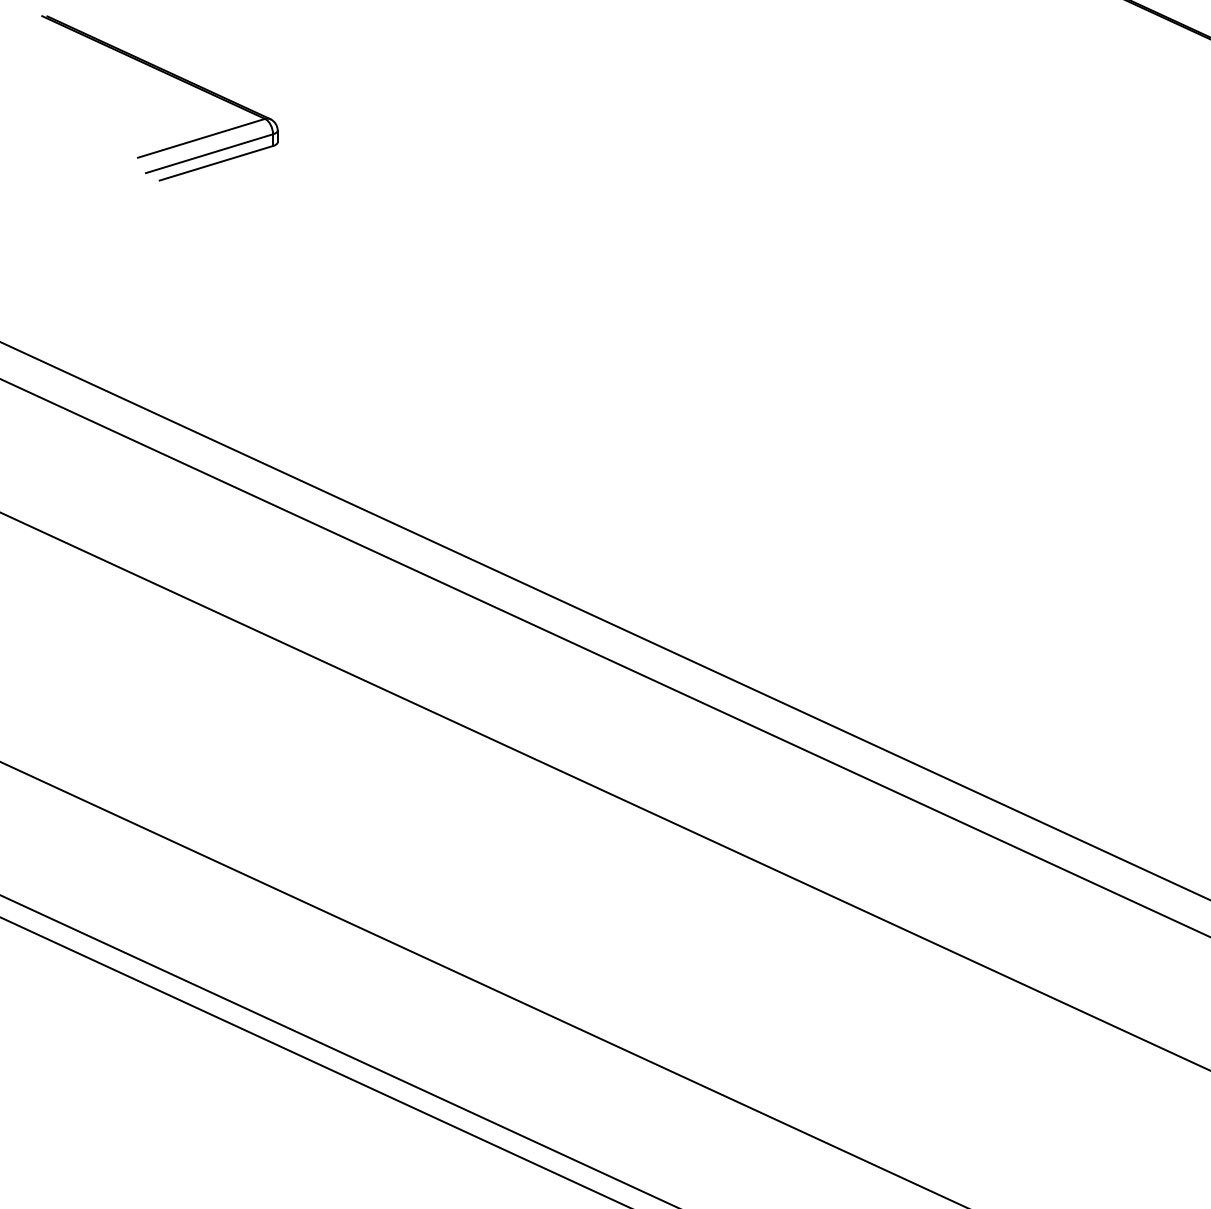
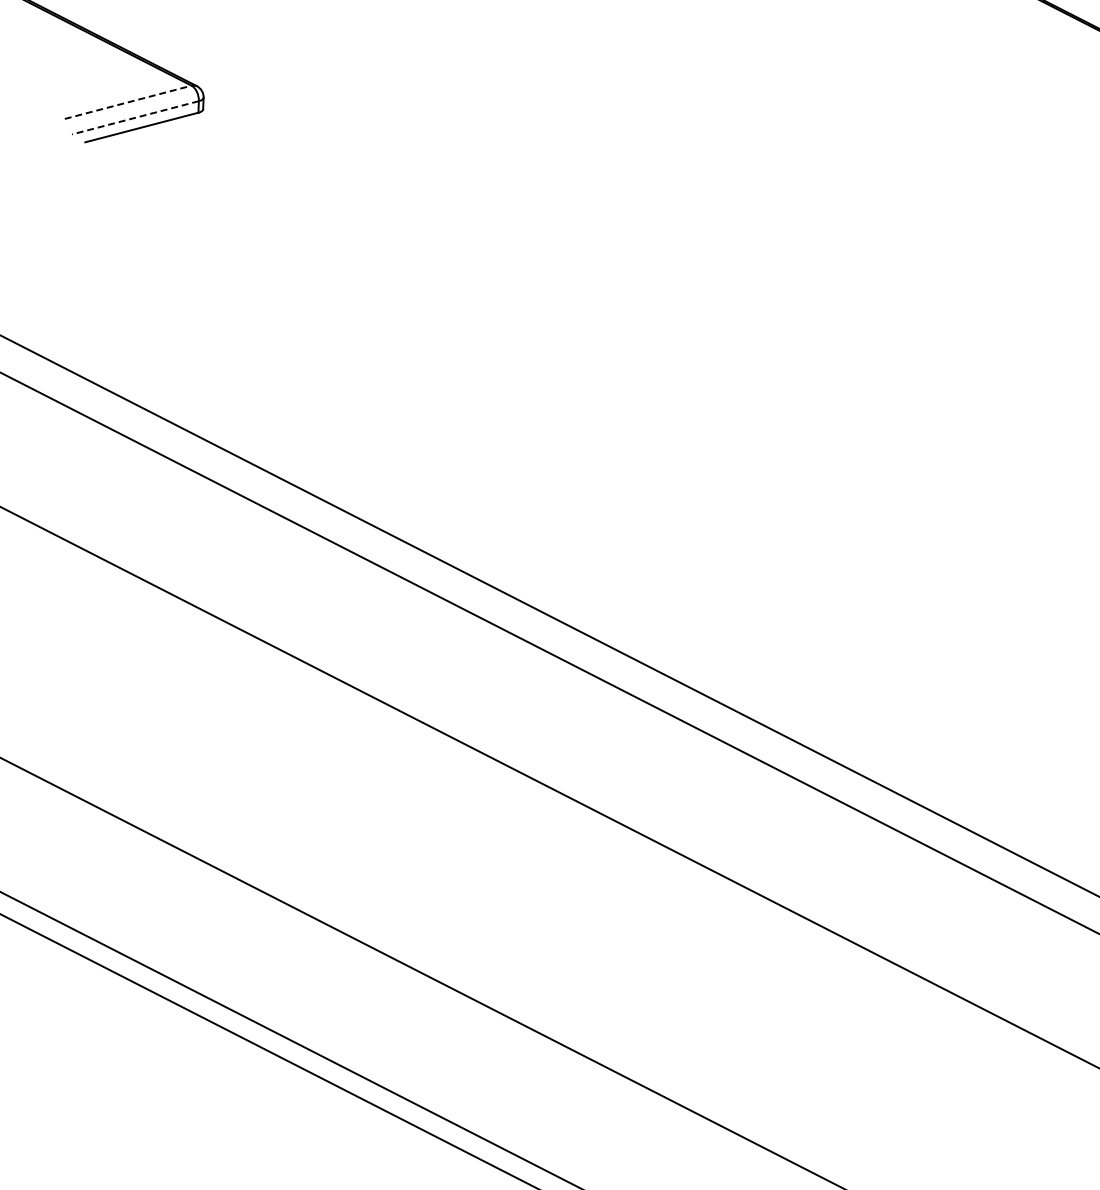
line: (202, 138) -> (129, 102), solid -> dashed
line: (209, 153) -> (135, 117), solid -> dashed

